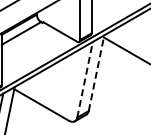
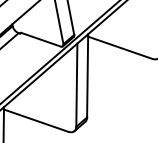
line: (96, 73) -> (87, 76), dashed -> solid
line: (85, 79) -> (77, 84), dashed -> solid

